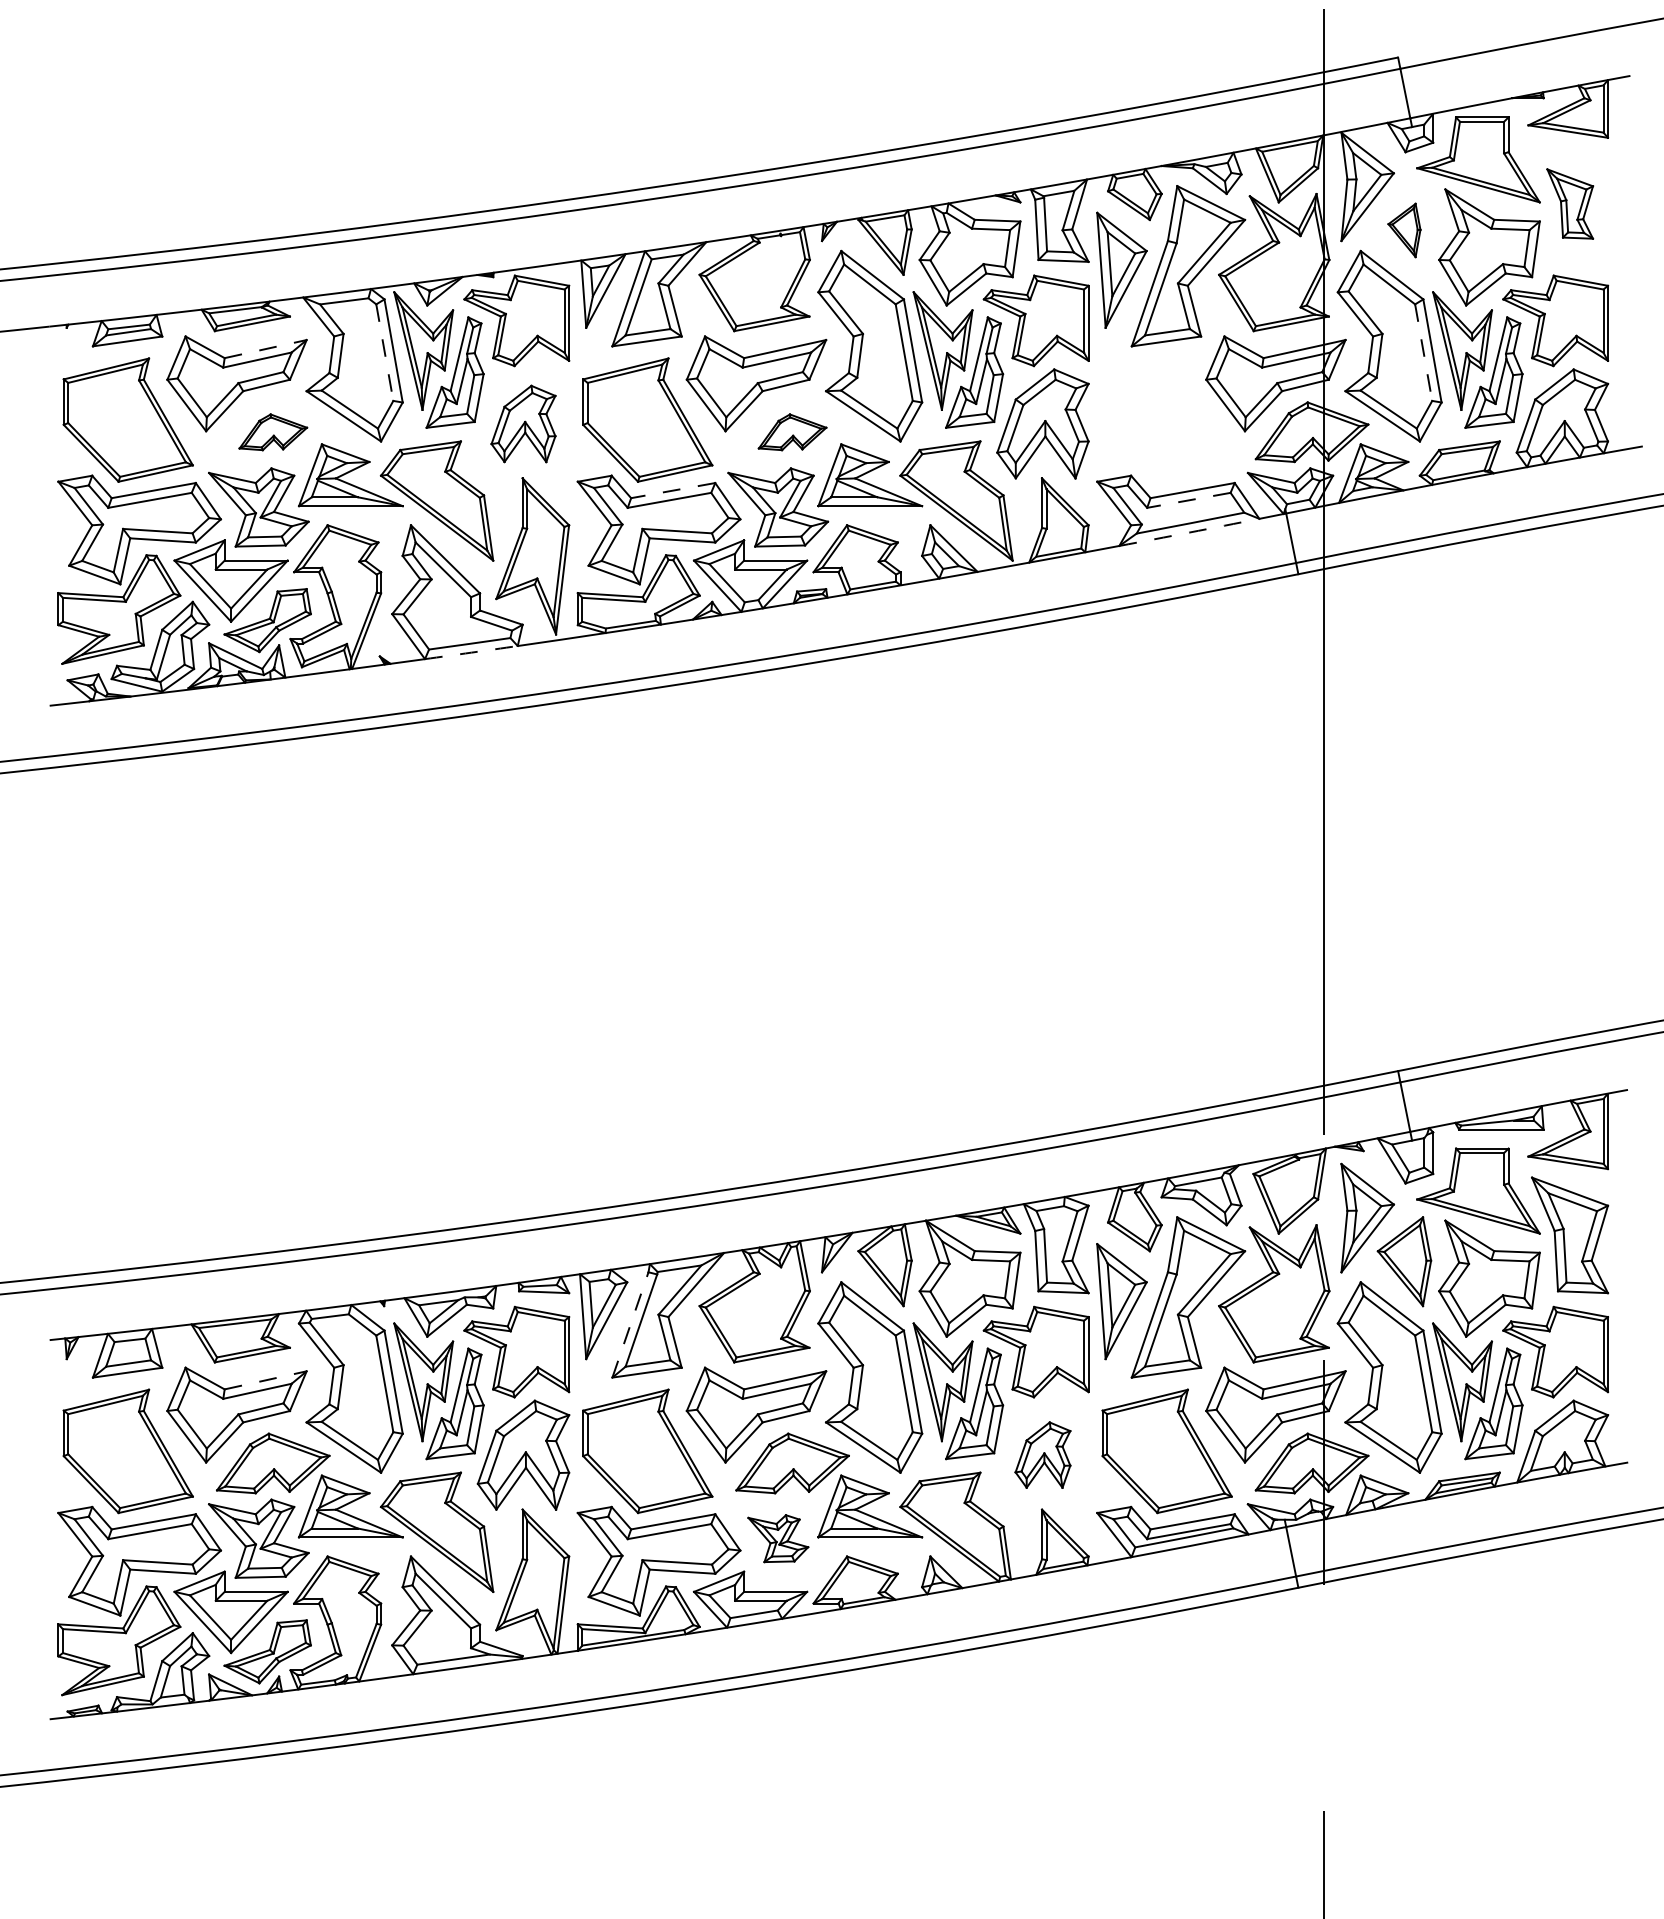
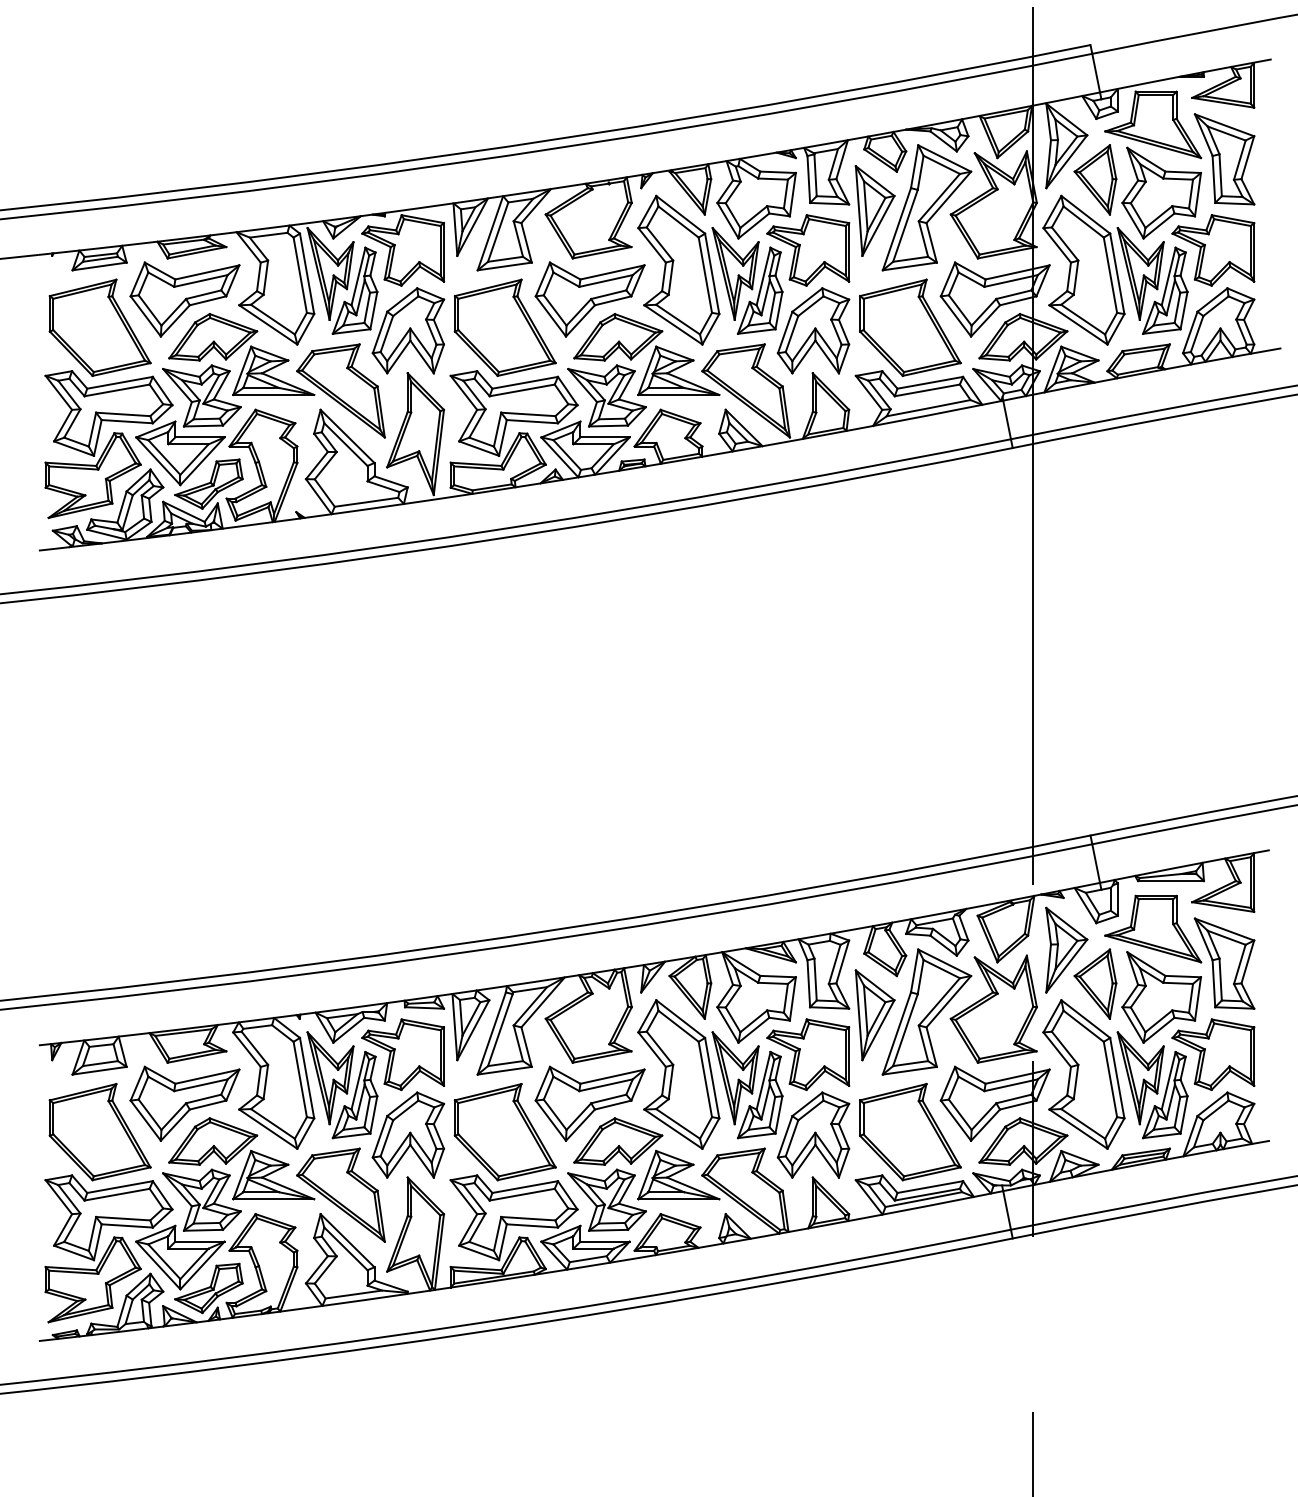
part: (1570, 203) -> (1224, 158), size x1.67
part: (1404, 230) -> (1095, 179), size x1.67
line: (265, 349) -> (207, 272), dashed -> solid
line: (384, 353) -> (299, 275), dashed -> solid
line: (1423, 353) -> (1110, 275), dashed -> solid
part: (1166, 419) -> (909, 327), added
part: (523, 423) -> (408, 330), size x1.43
part: (273, 432) -> (213, 337), size x1.67
part: (792, 432) -> (618, 337), size x1.67
line: (673, 490) -> (525, 382), dashed -> solid
line: (1188, 500) -> (927, 390), dashed -> solid
arc: (1189, 532) -> (927, 415), dashed -> solid
arc: (471, 652) -> (367, 509), dashed -> solid
line: (630, 1324) -> (491, 1033), dashed -> solid
line: (265, 1380) -> (207, 1076), dashed -> solid
part: (1042, 1454) -> (813, 1134), size x1.67
part: (778, 1538) -> (607, 1200), size x1.67

